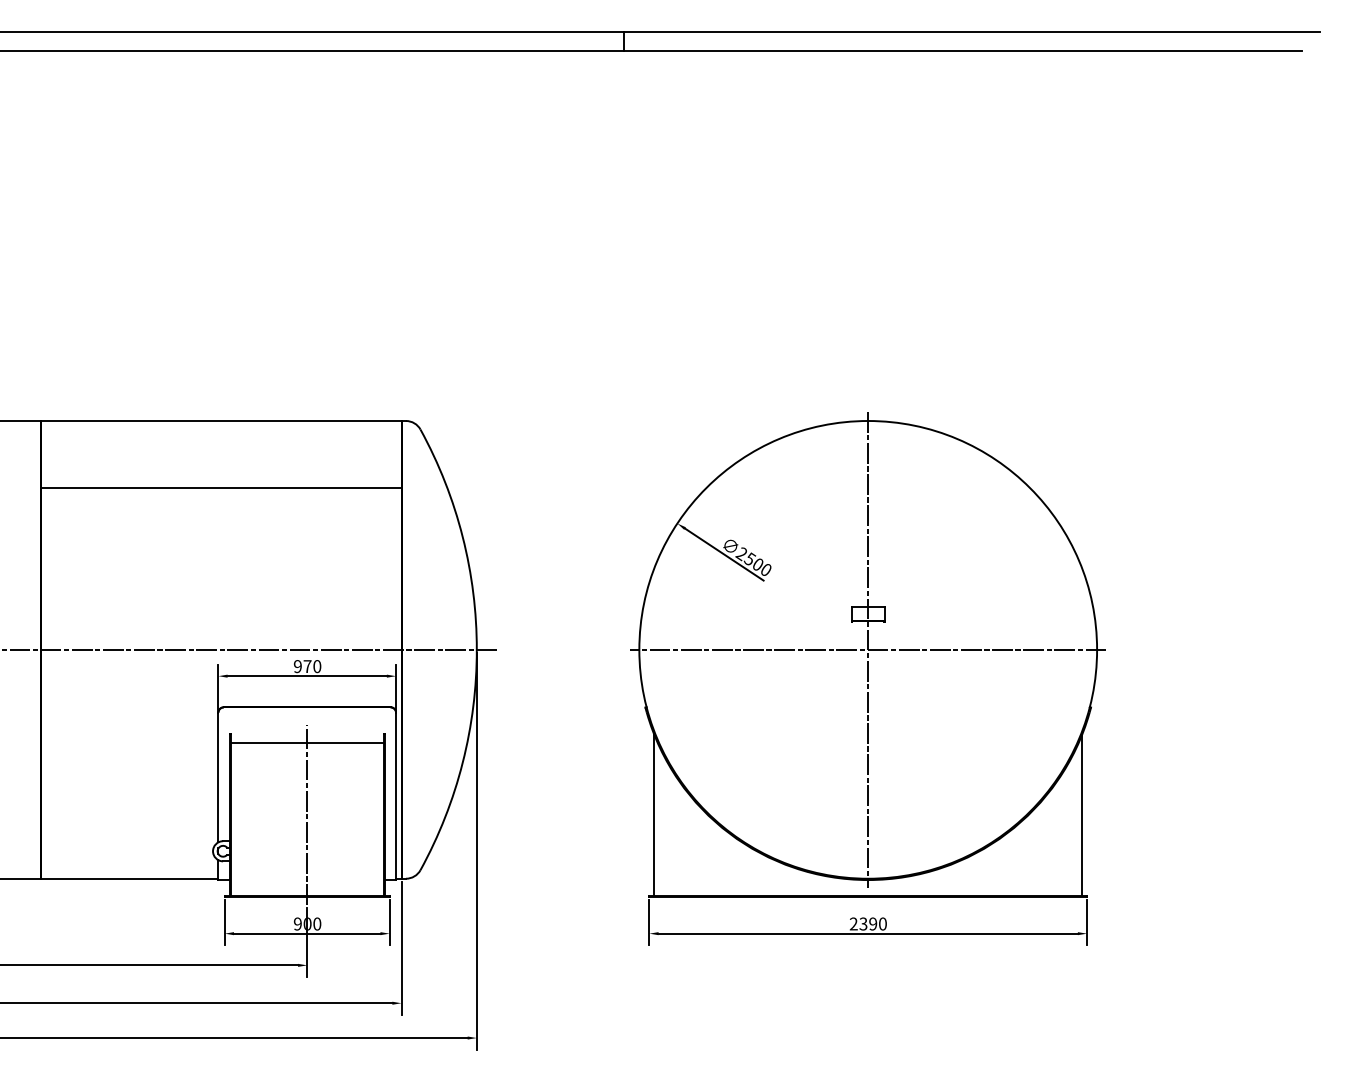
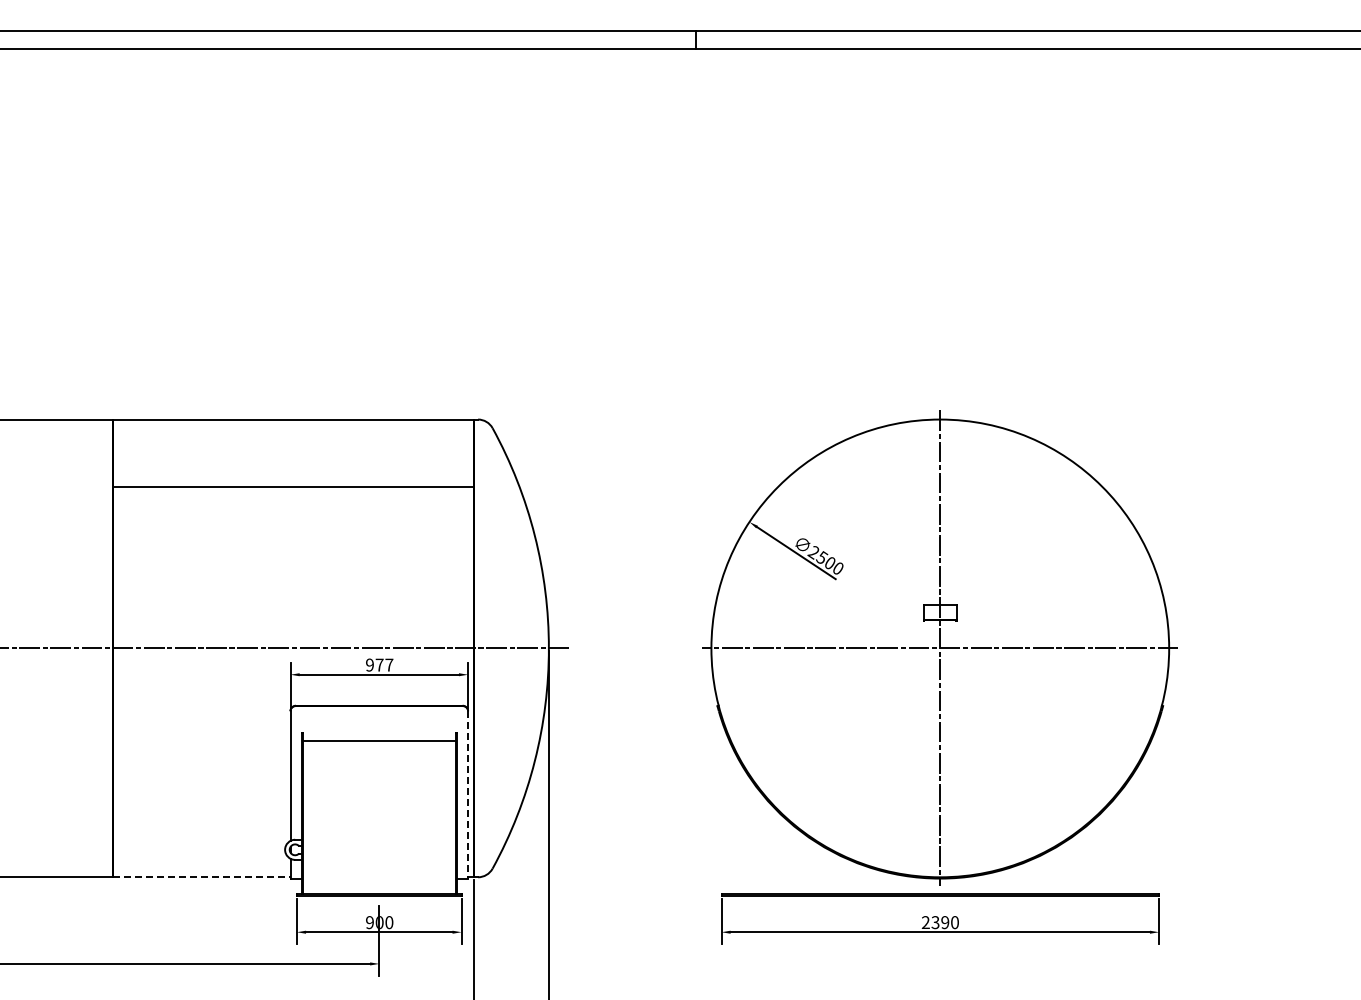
text: (317, 666) -> (389, 665), 970 -> 977
line: (396, 796) -> (468, 795), solid -> dashed
line: (307, 814) -> (379, 813), removed
line: (654, 814) -> (726, 813), removed
line: (1082, 814) -> (1154, 813), removed
line: (129, 878) -> (201, 877), solid -> dashed

